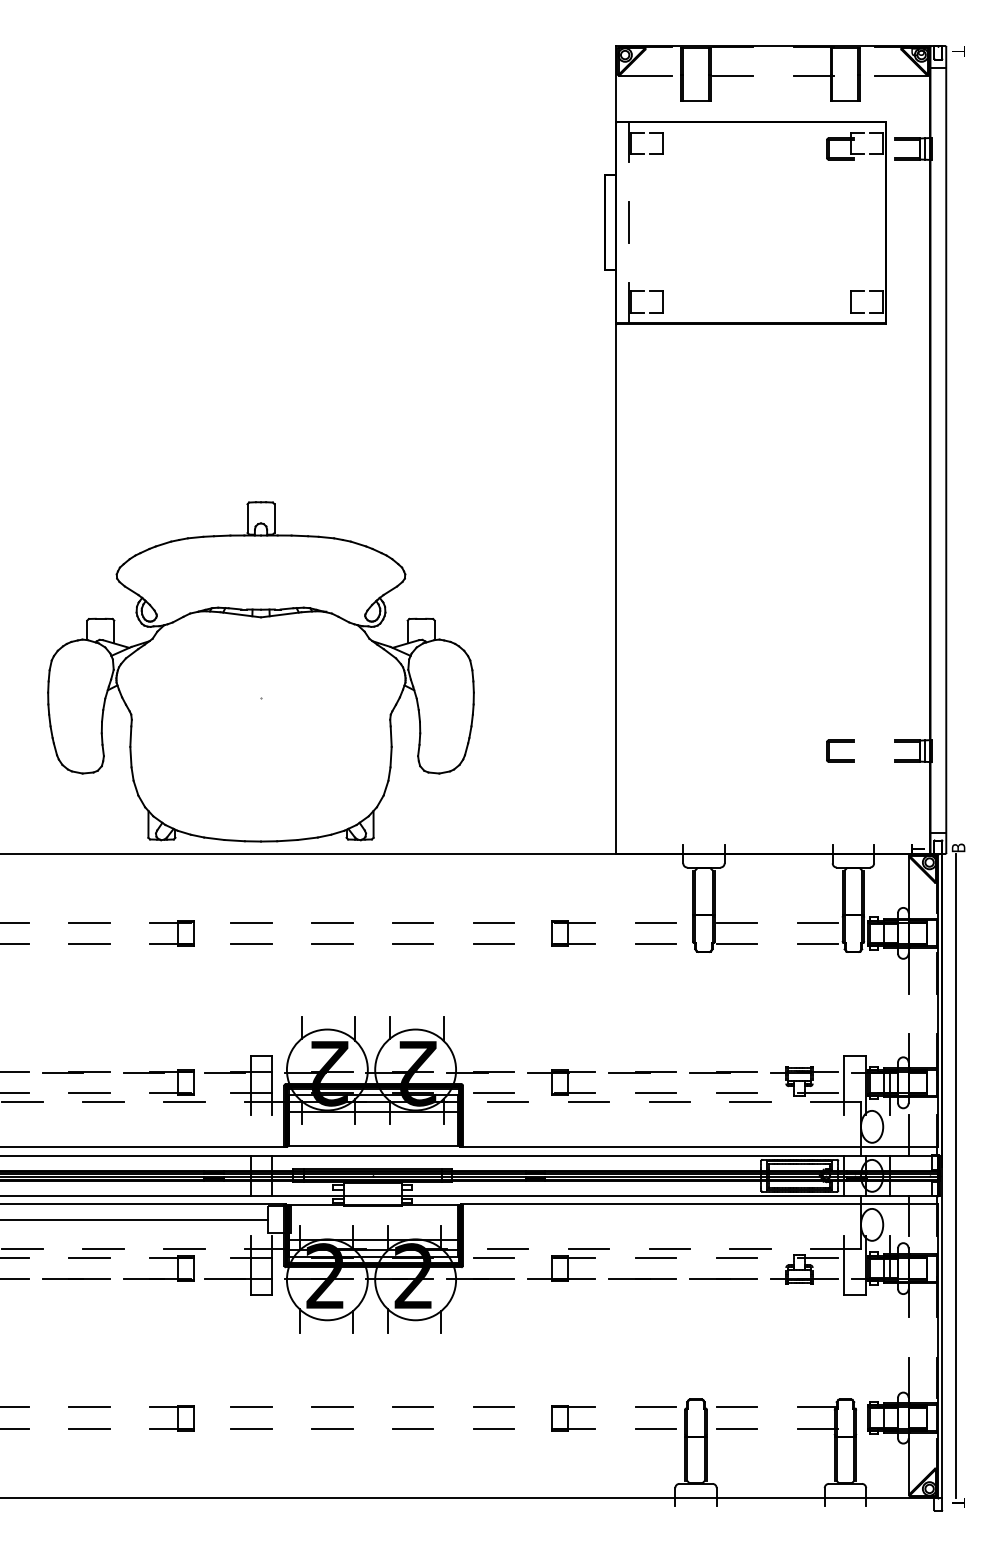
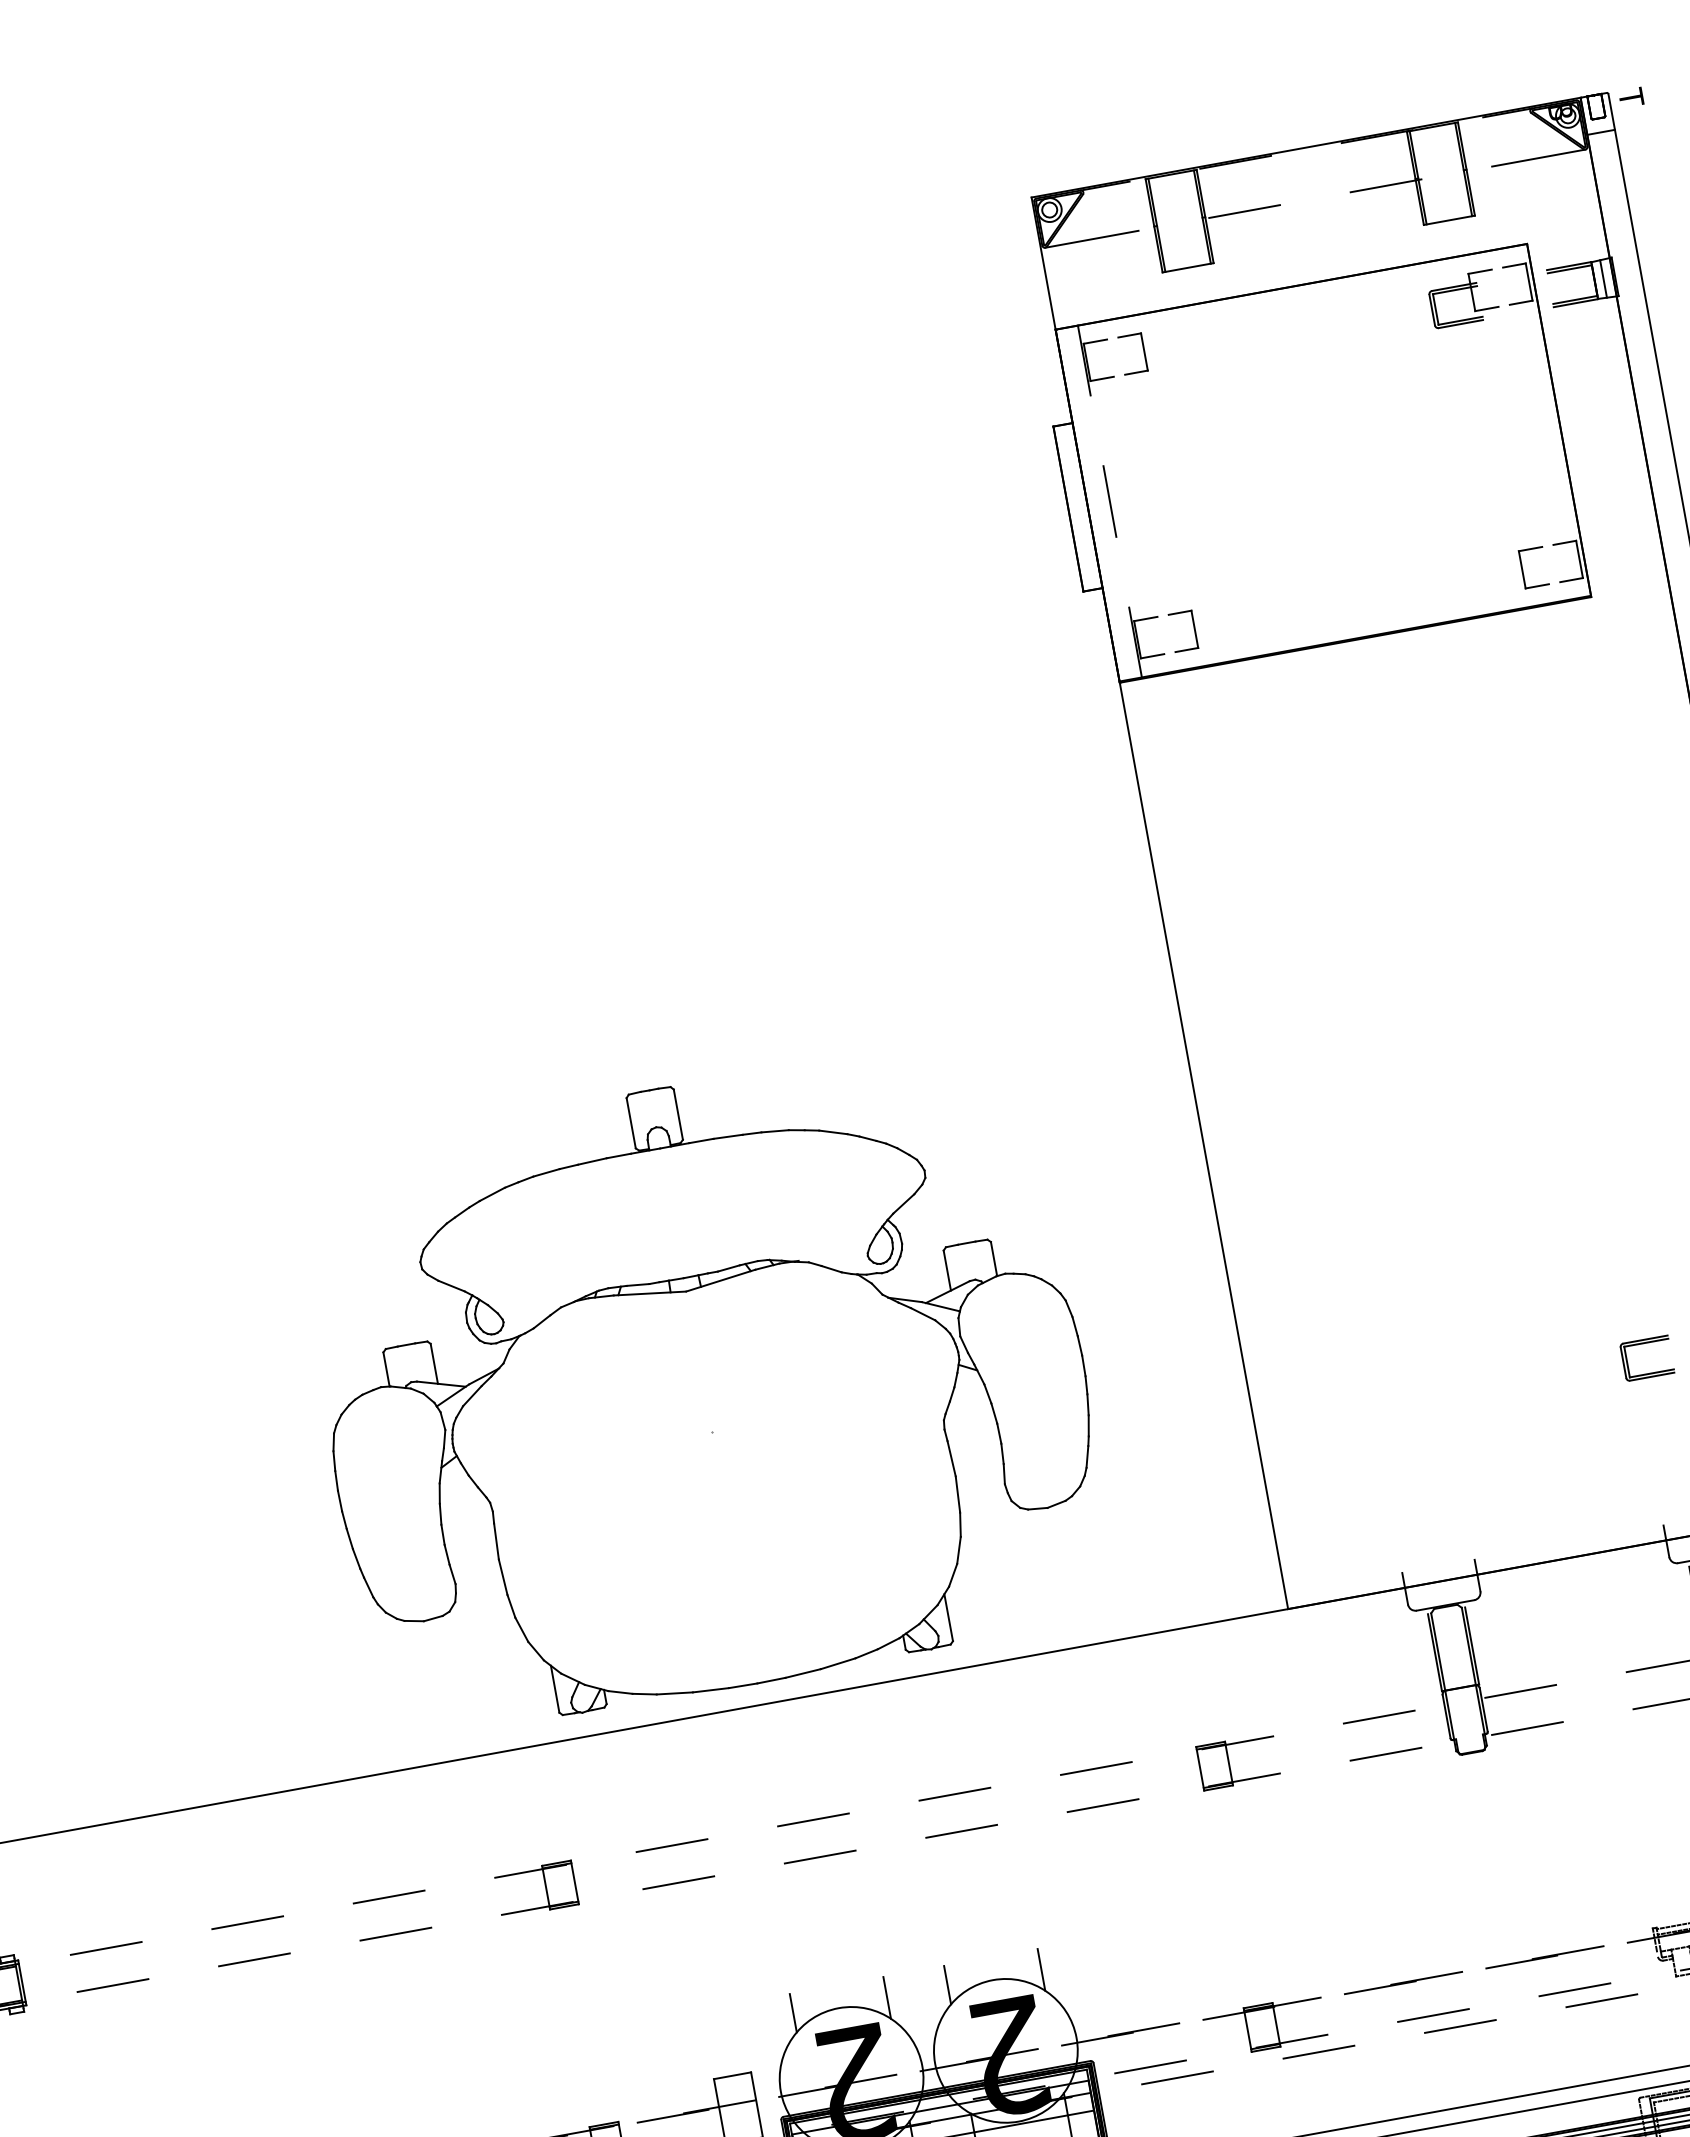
part: (260, 671) -> (702, 1386), moved

